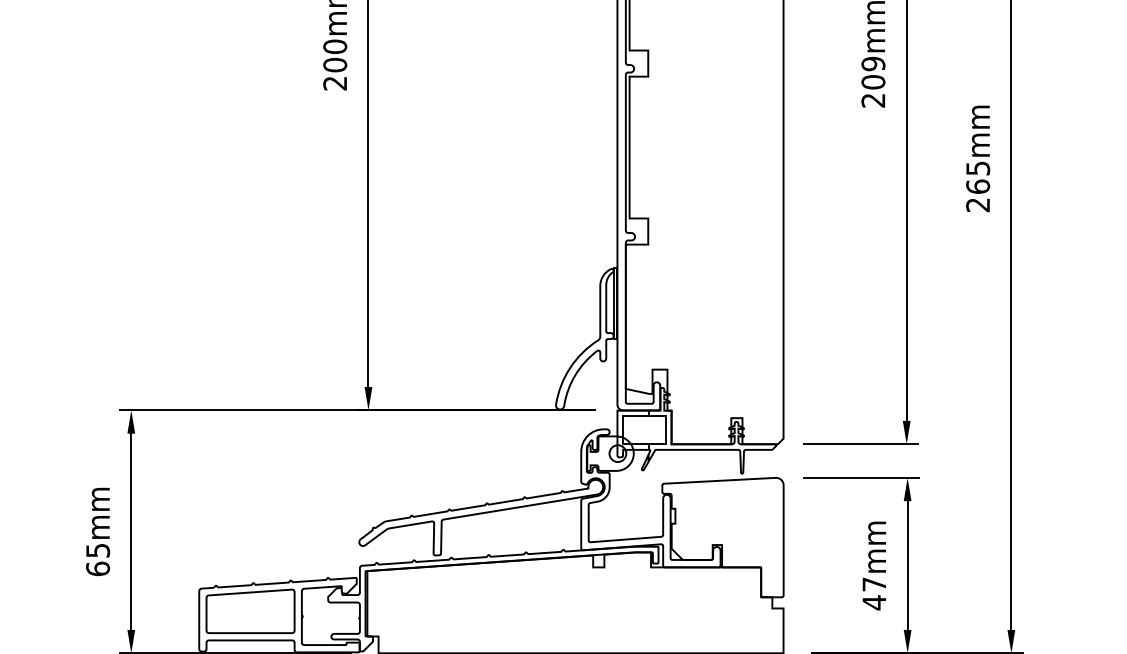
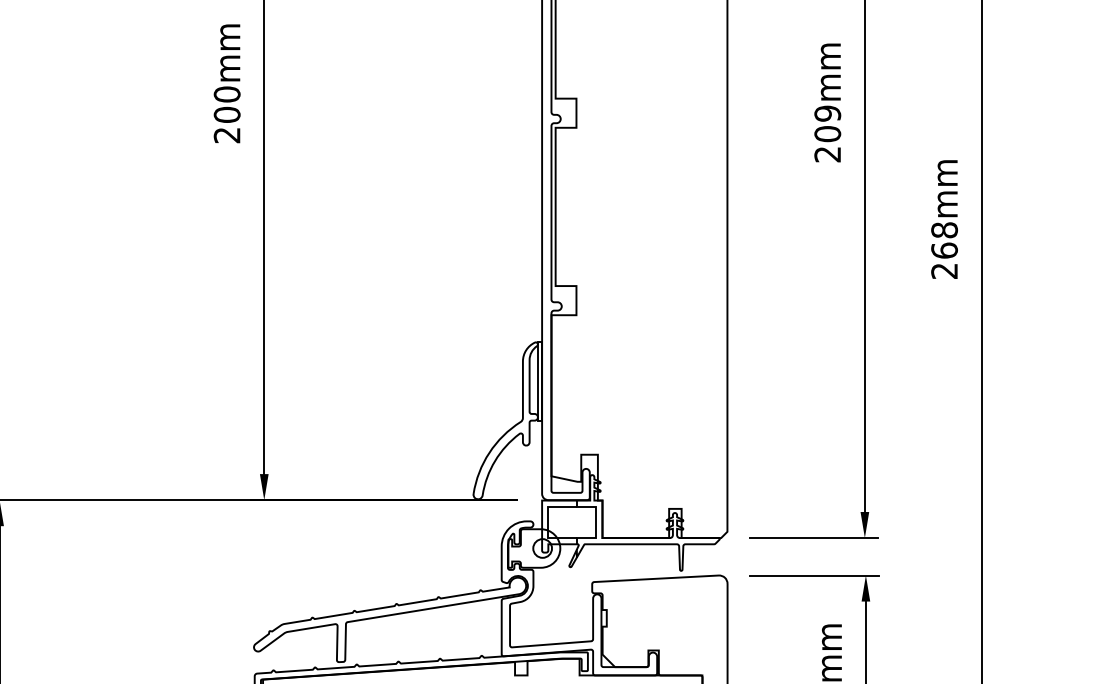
text: (978, 168) -> (944, 230), 265mm -> 268mm

